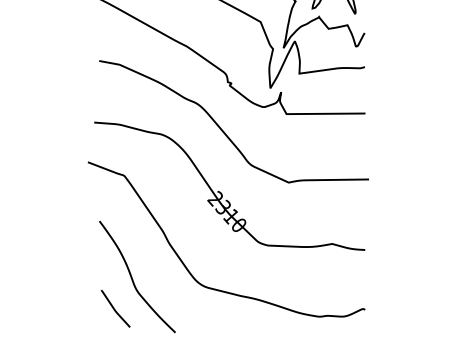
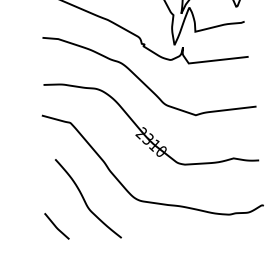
curve: (114, 308) -> (56, 226), moved

